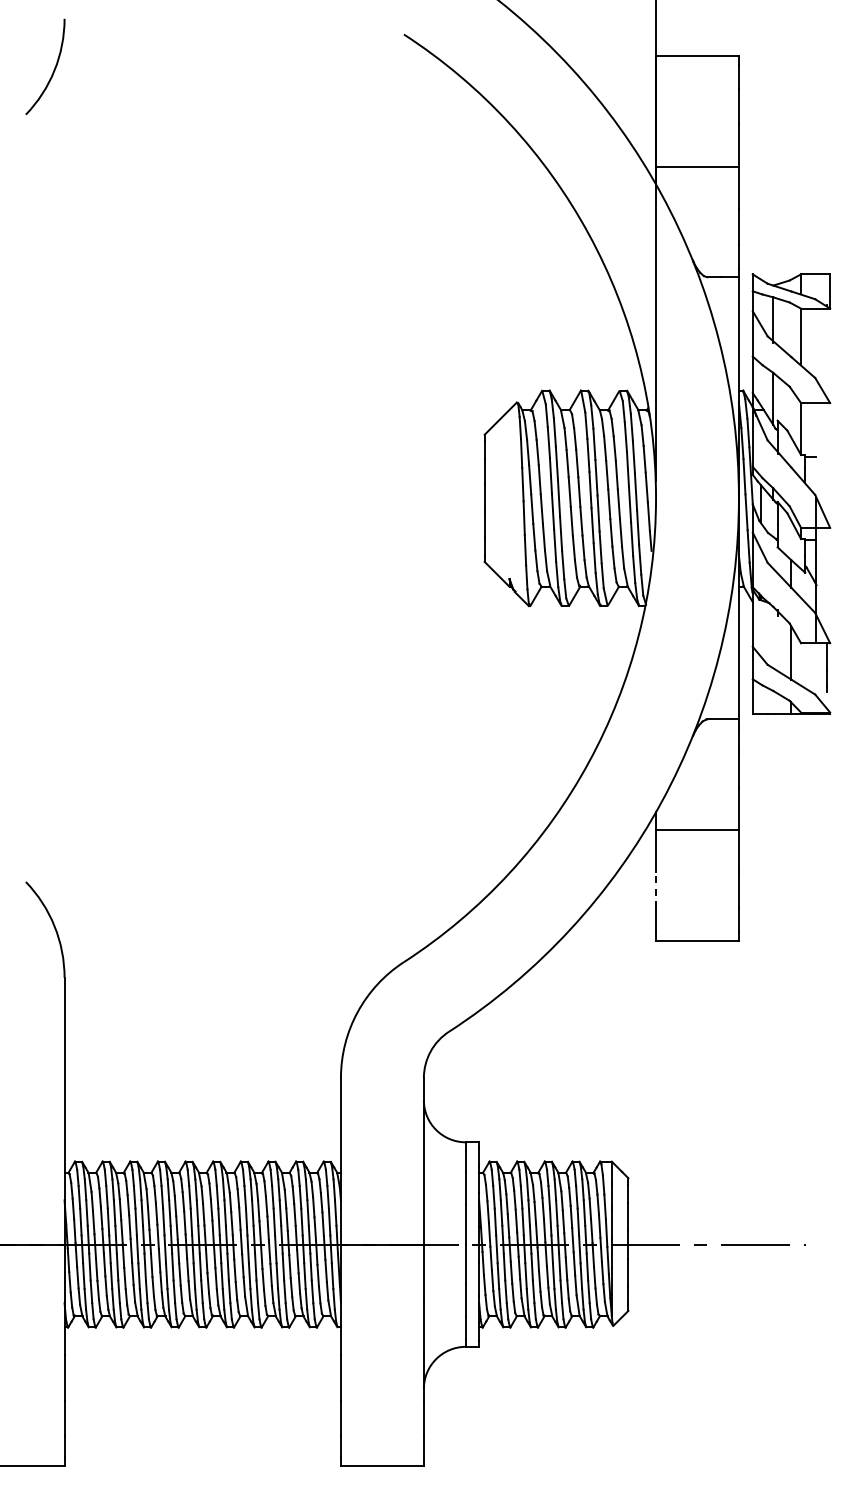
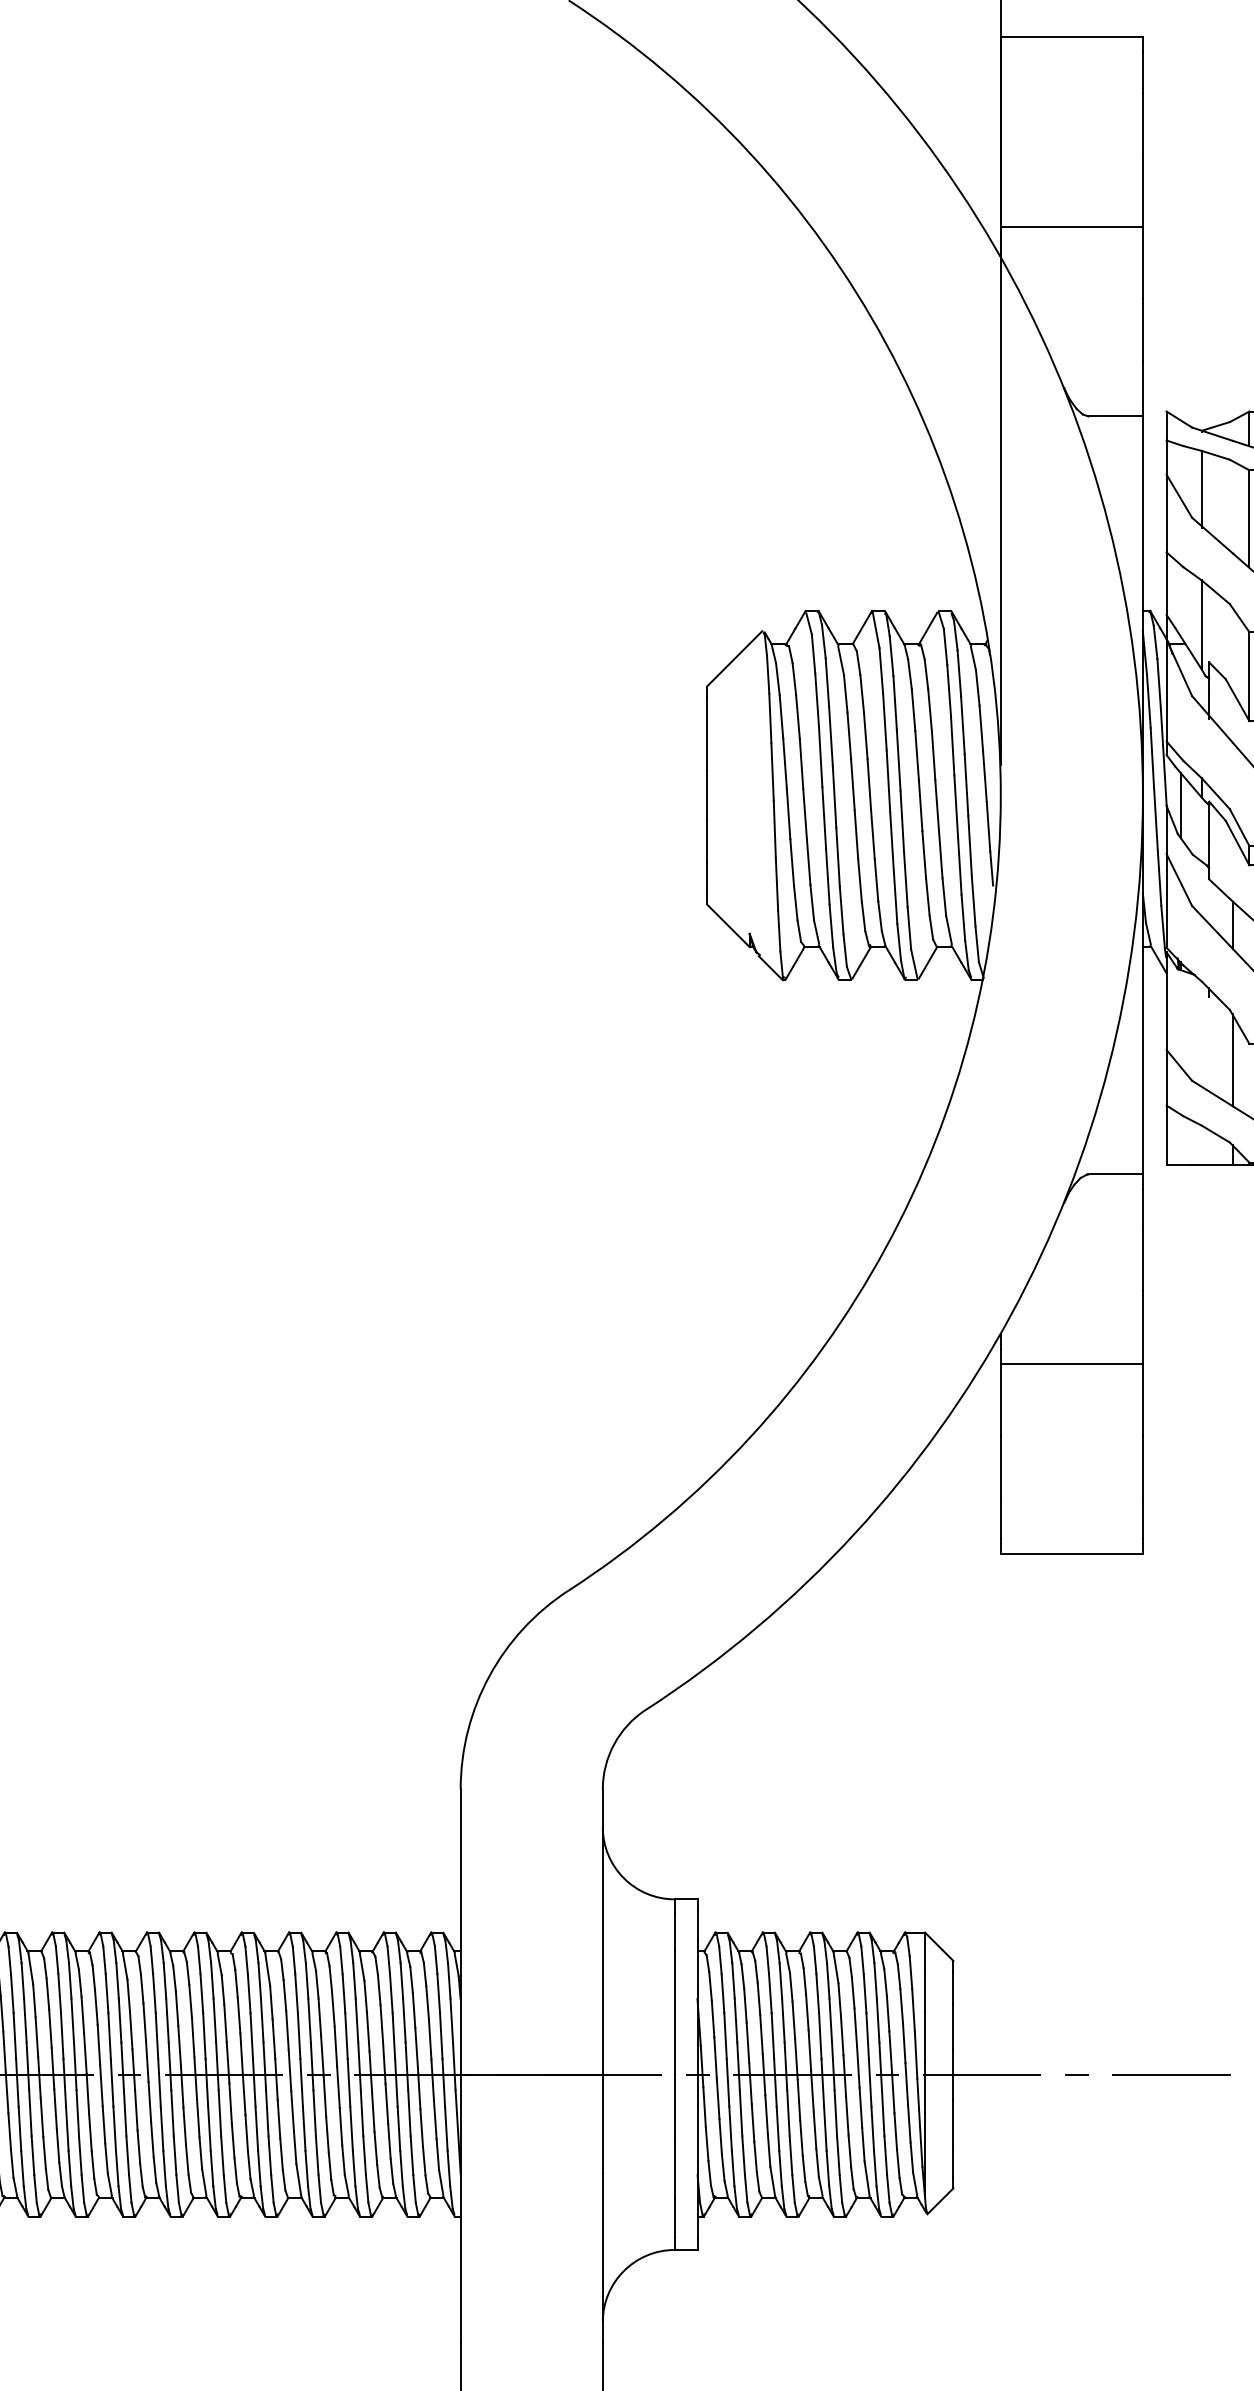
line: (656, 890) -> (1001, 1467), dashed -> solid

